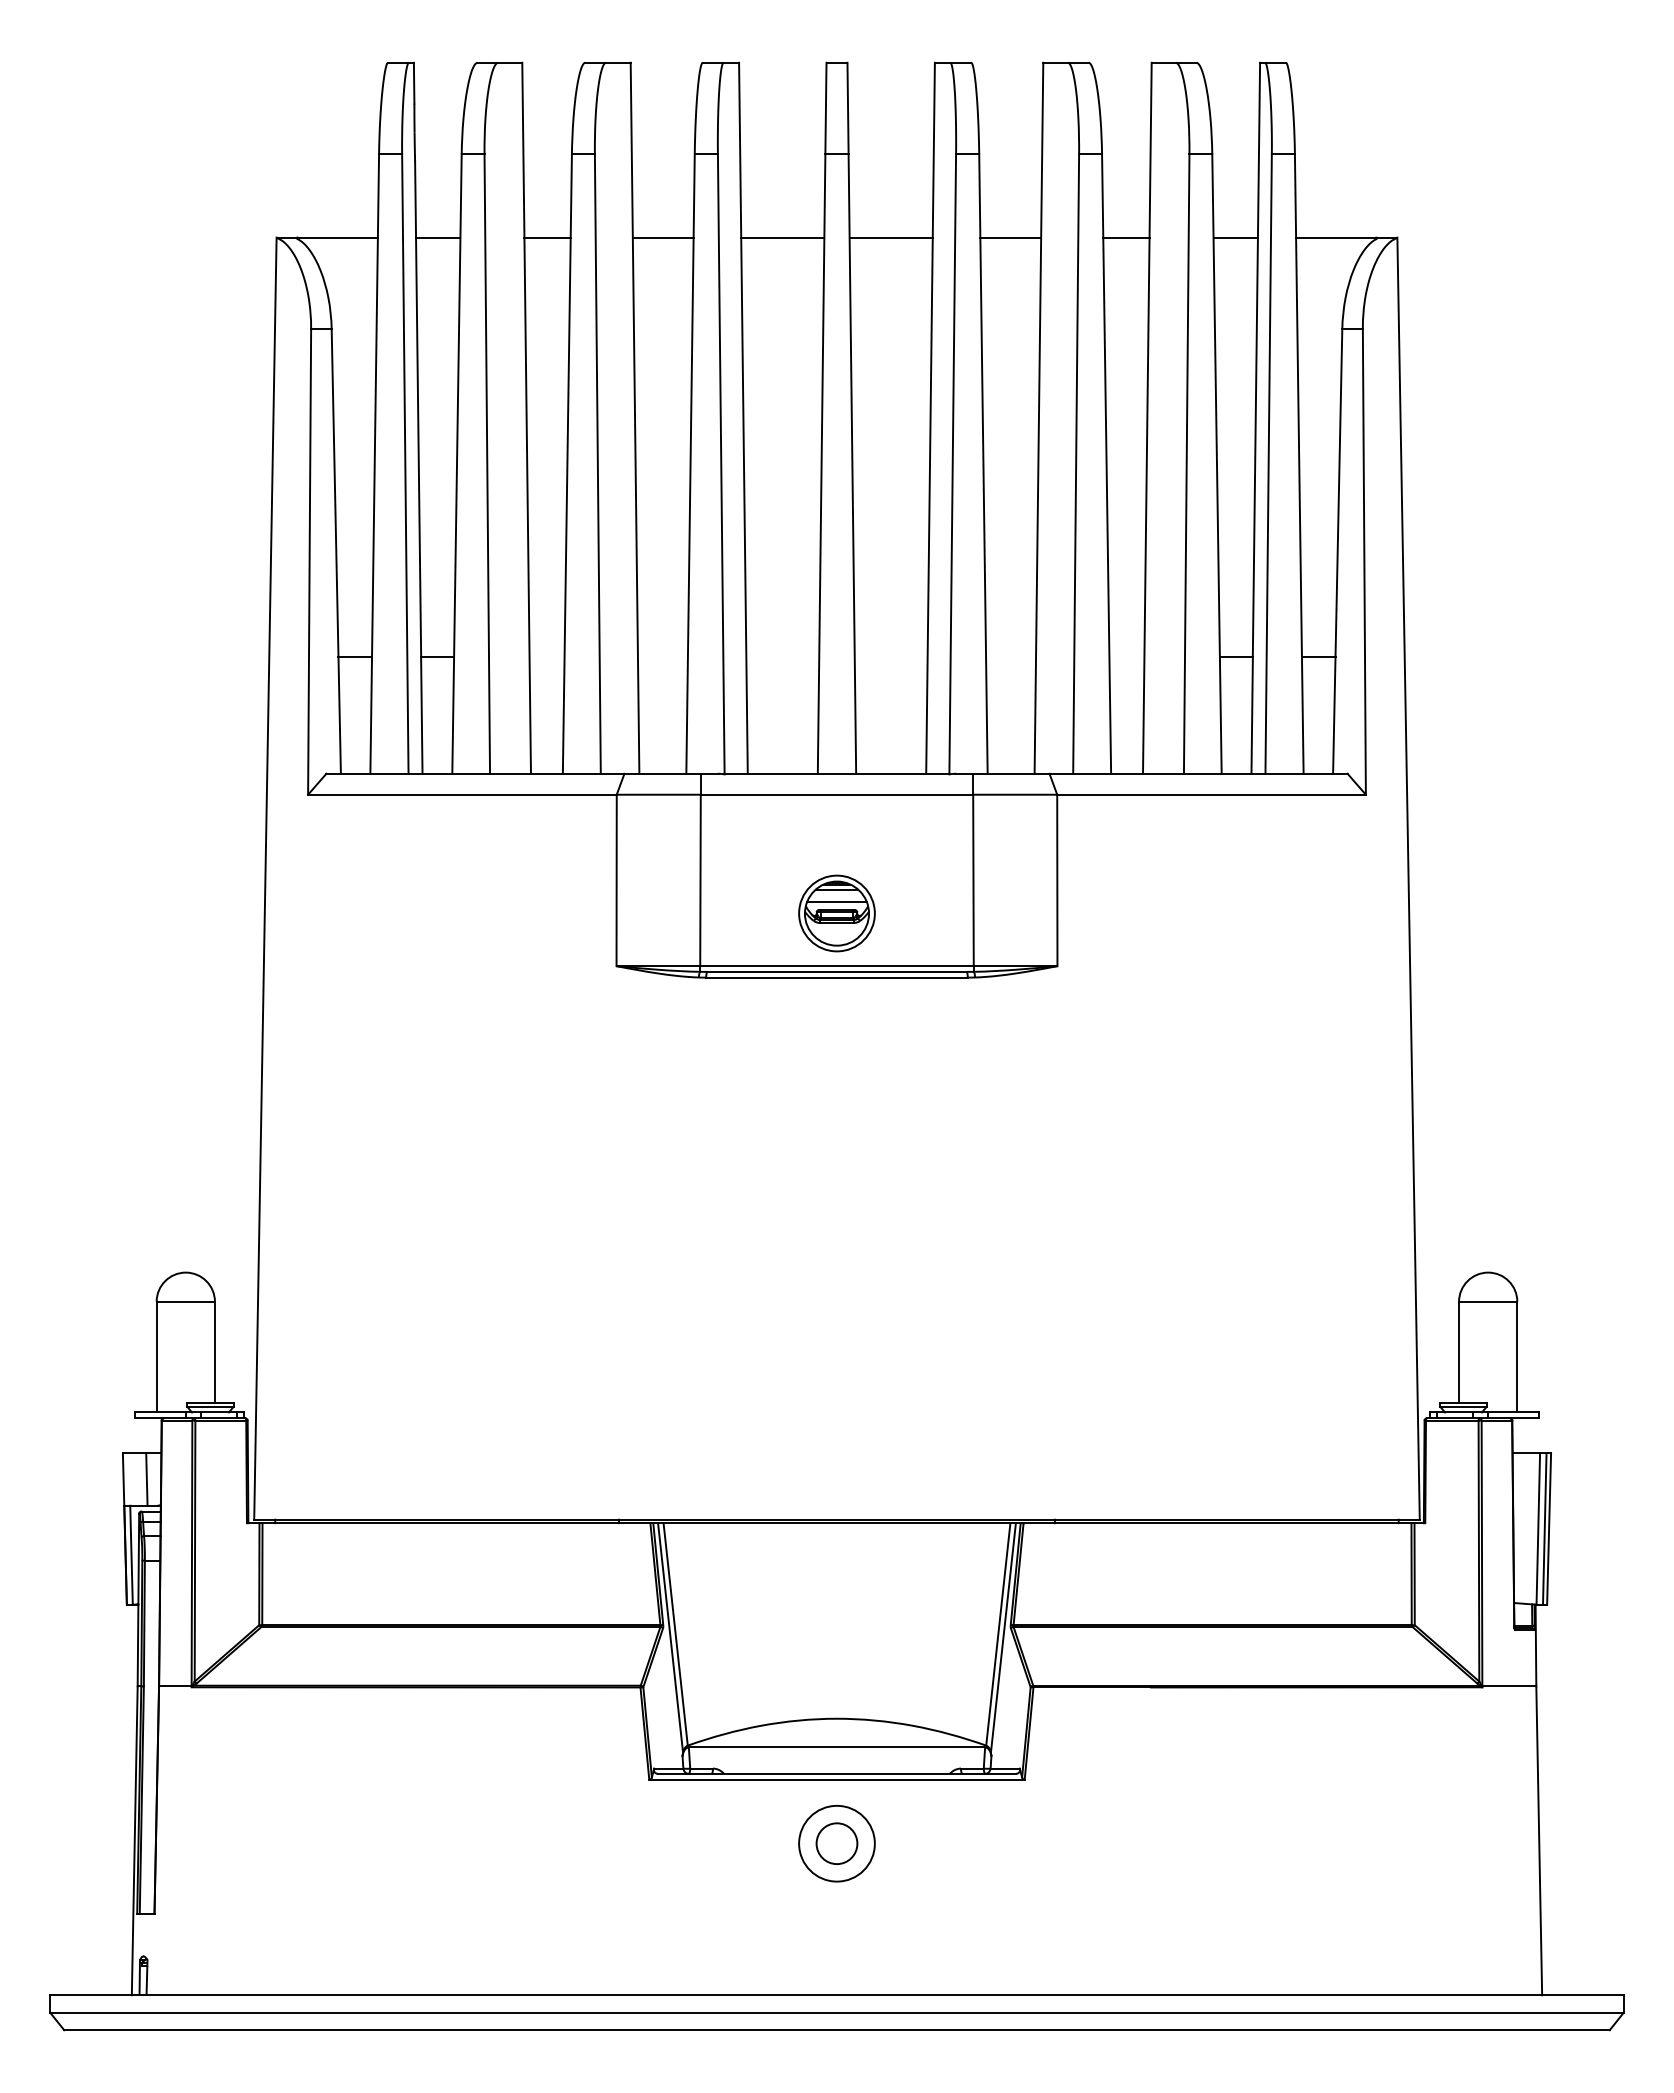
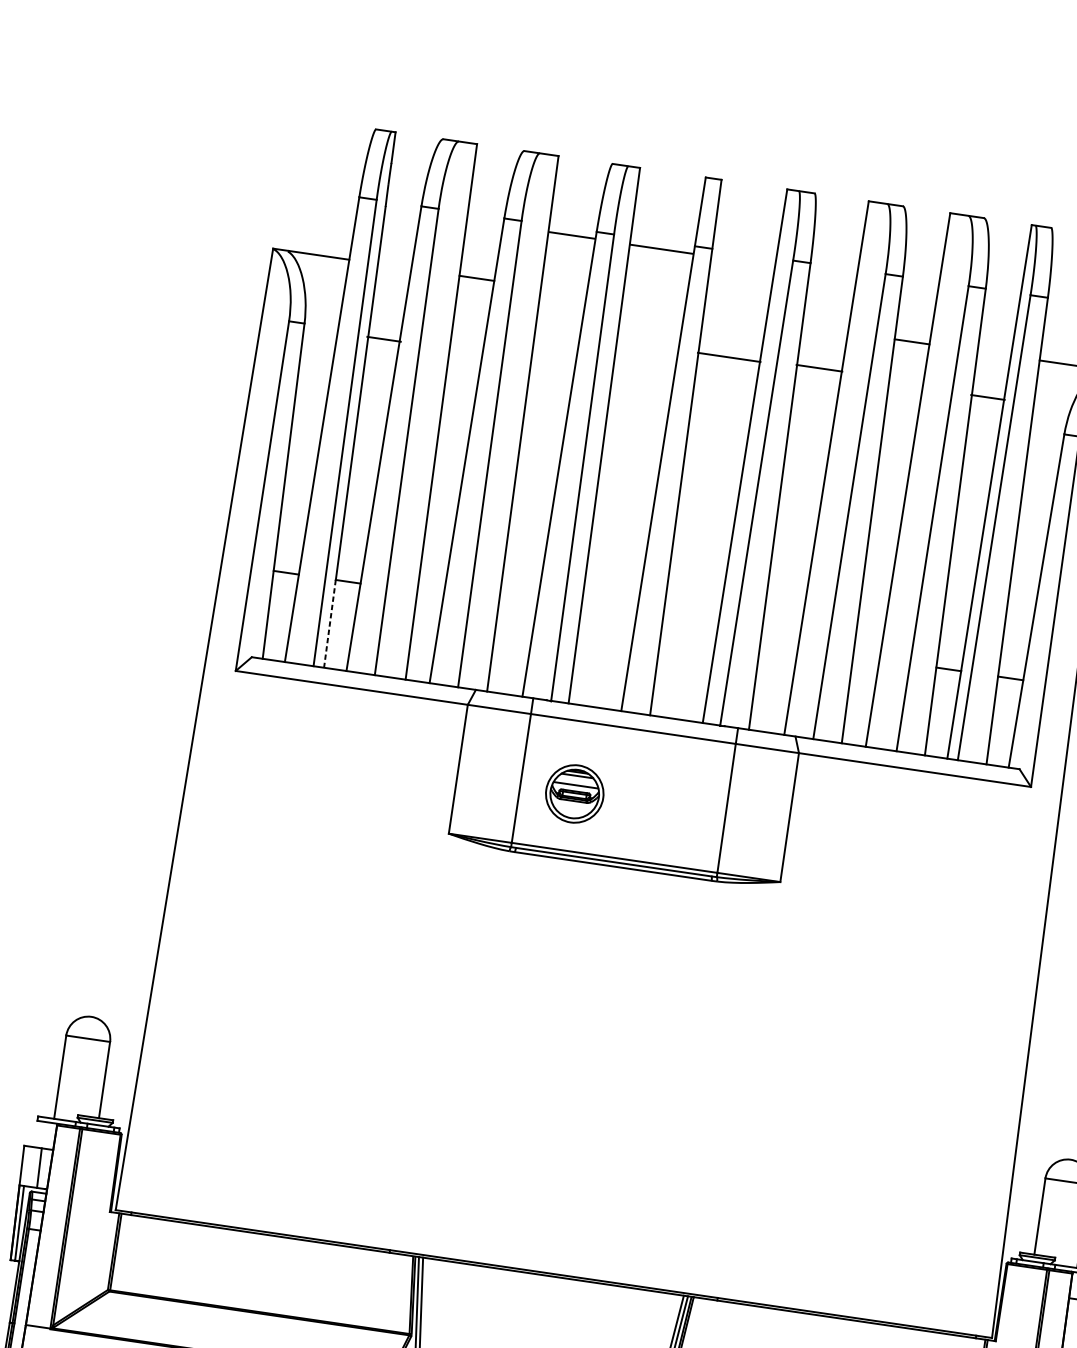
line: (438, 237) -> (384, 339), moved
line: (662, 237) -> (571, 235), moved
line: (782, 237) -> (661, 249), moved
line: (890, 237) -> (728, 357), moved
line: (1010, 237) -> (819, 368), moved
line: (1235, 237) -> (987, 397), moved
line: (421, 715) -> (329, 623), solid -> dashed
part: (836, 913) -> (574, 793), moved

